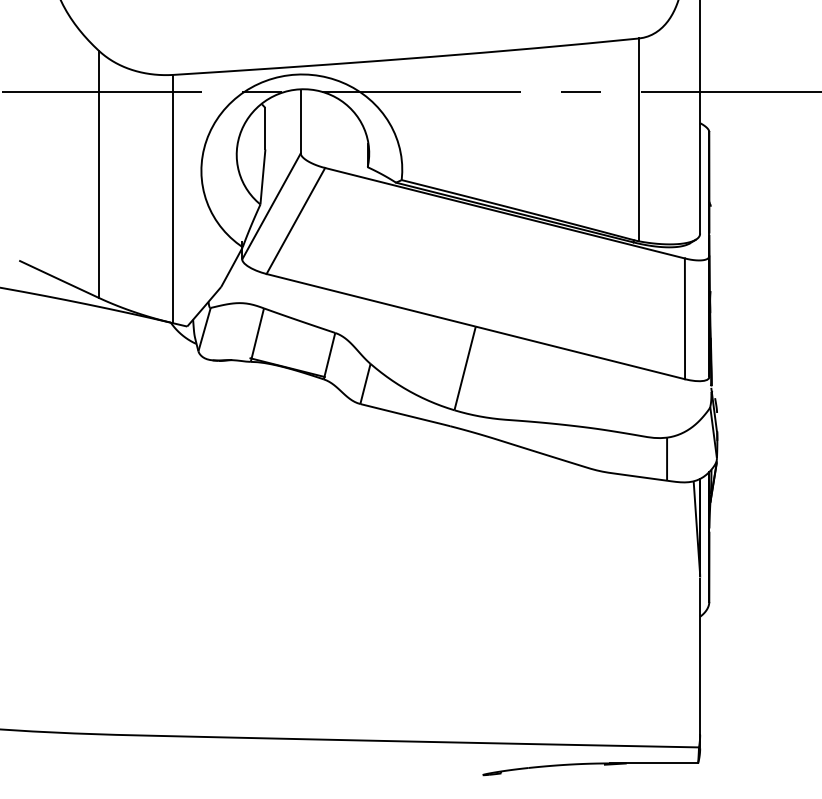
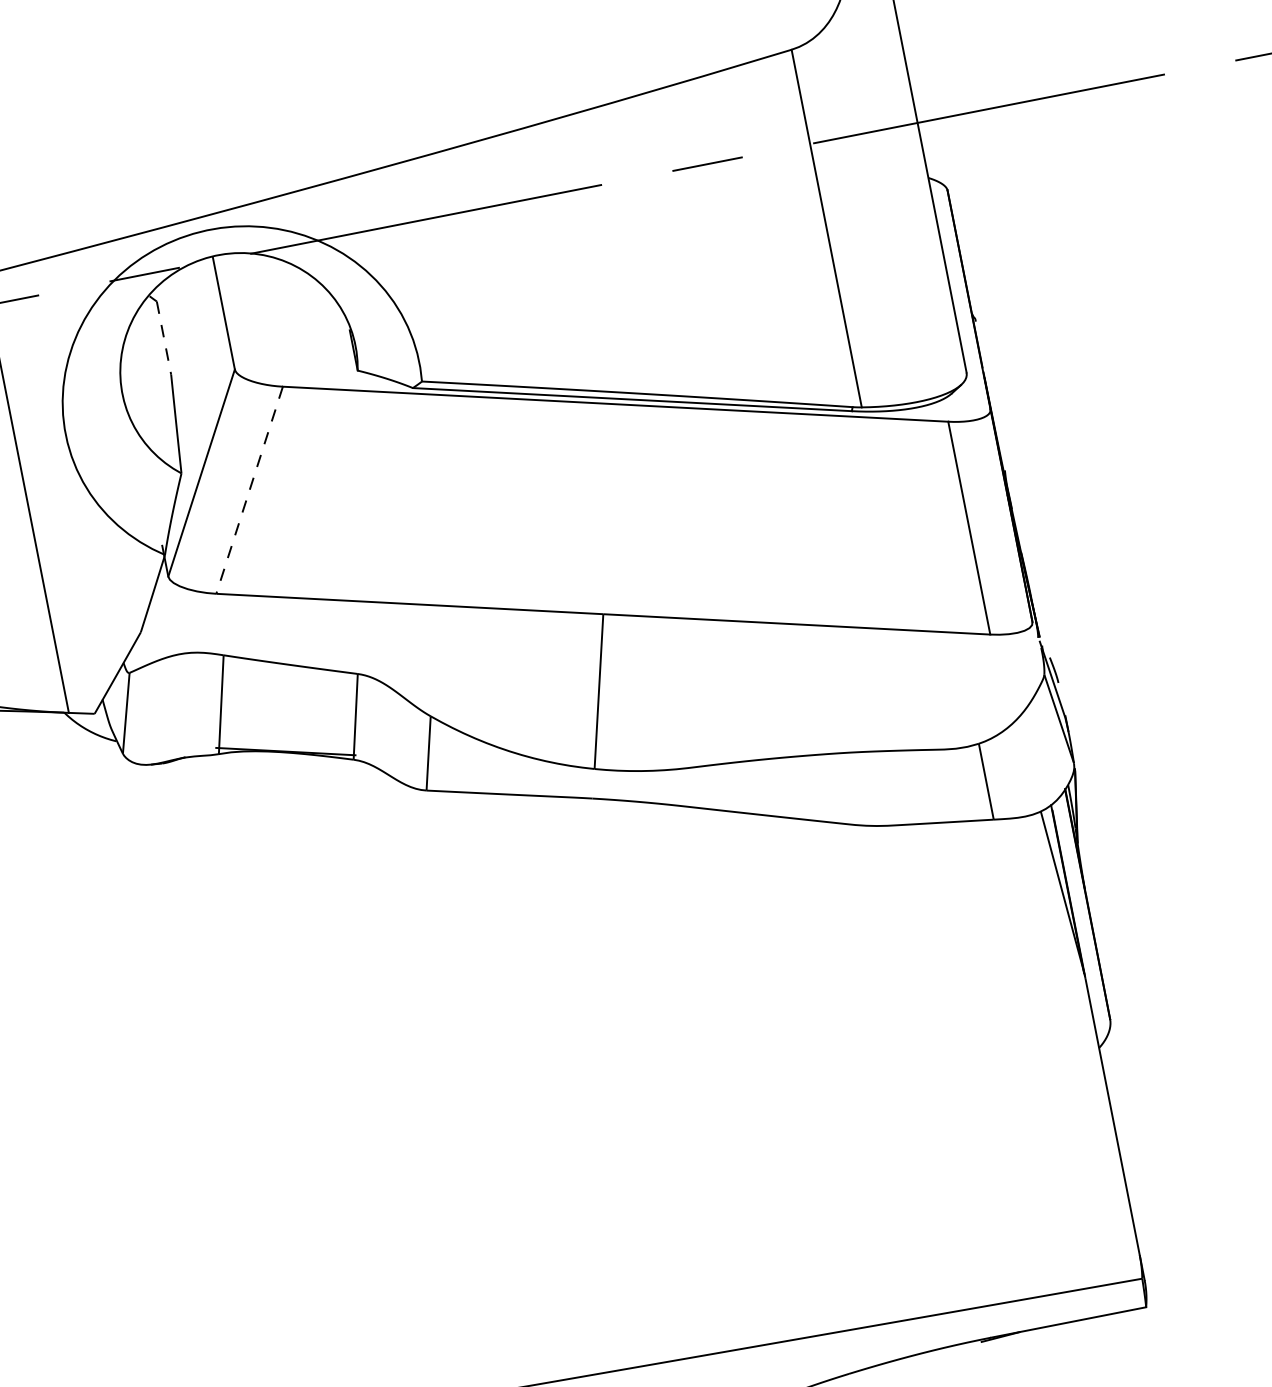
line: (265, 128) -> (164, 337), solid -> dashed
line: (295, 221) -> (249, 491), solid -> dashed

